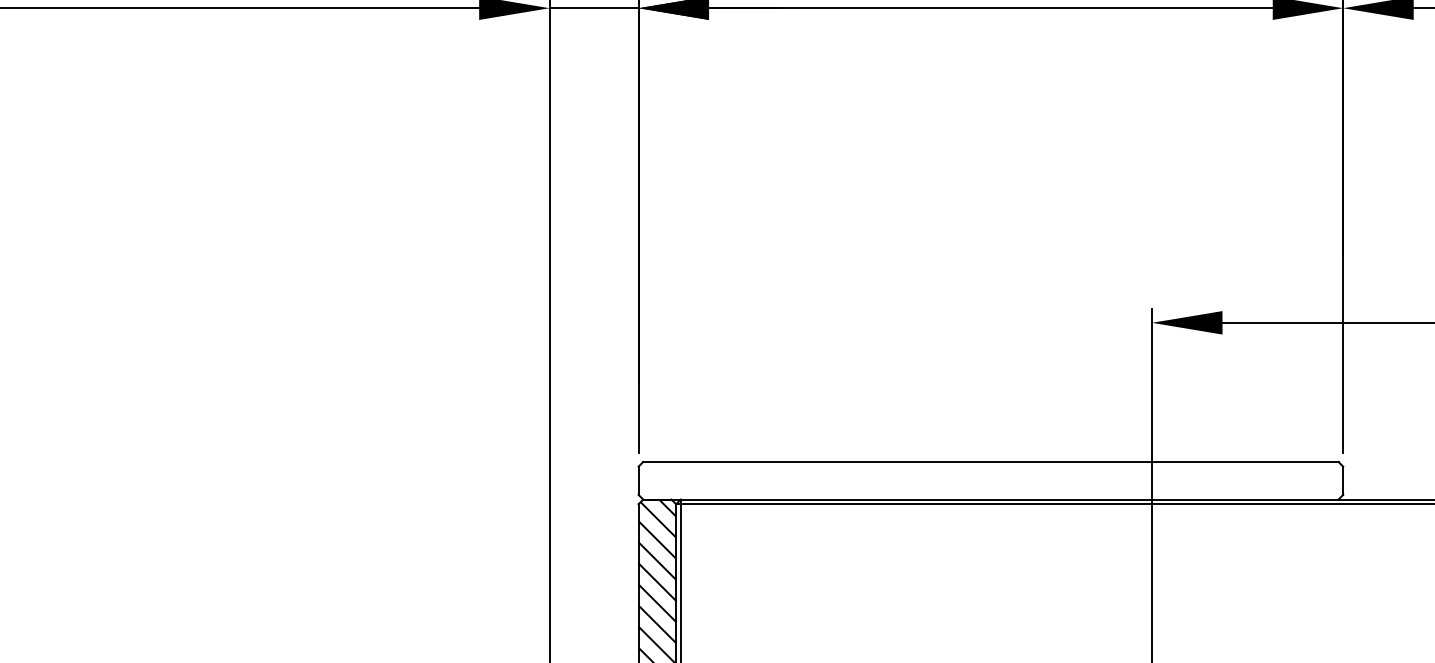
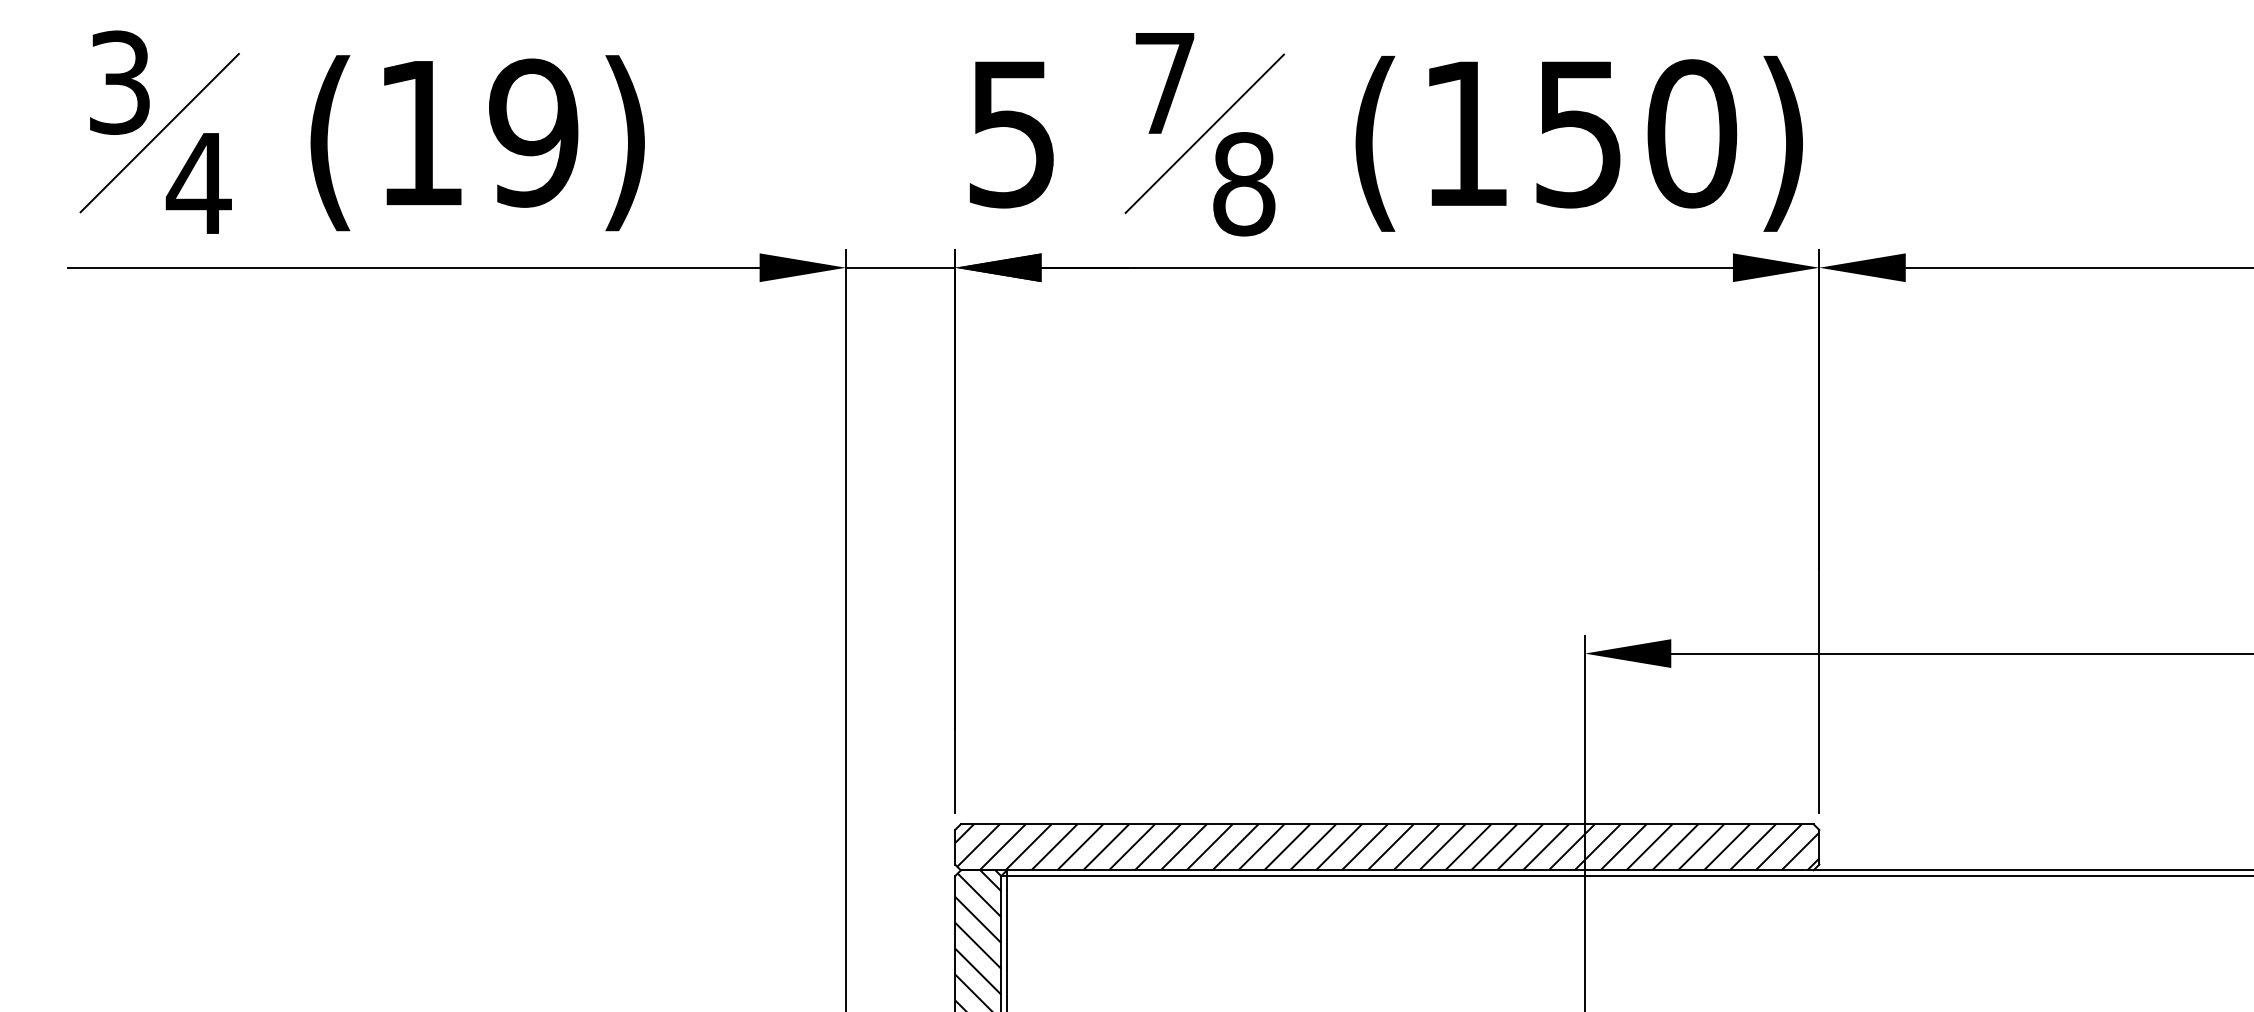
hatch: (991, 480) -> (1387, 847), added

